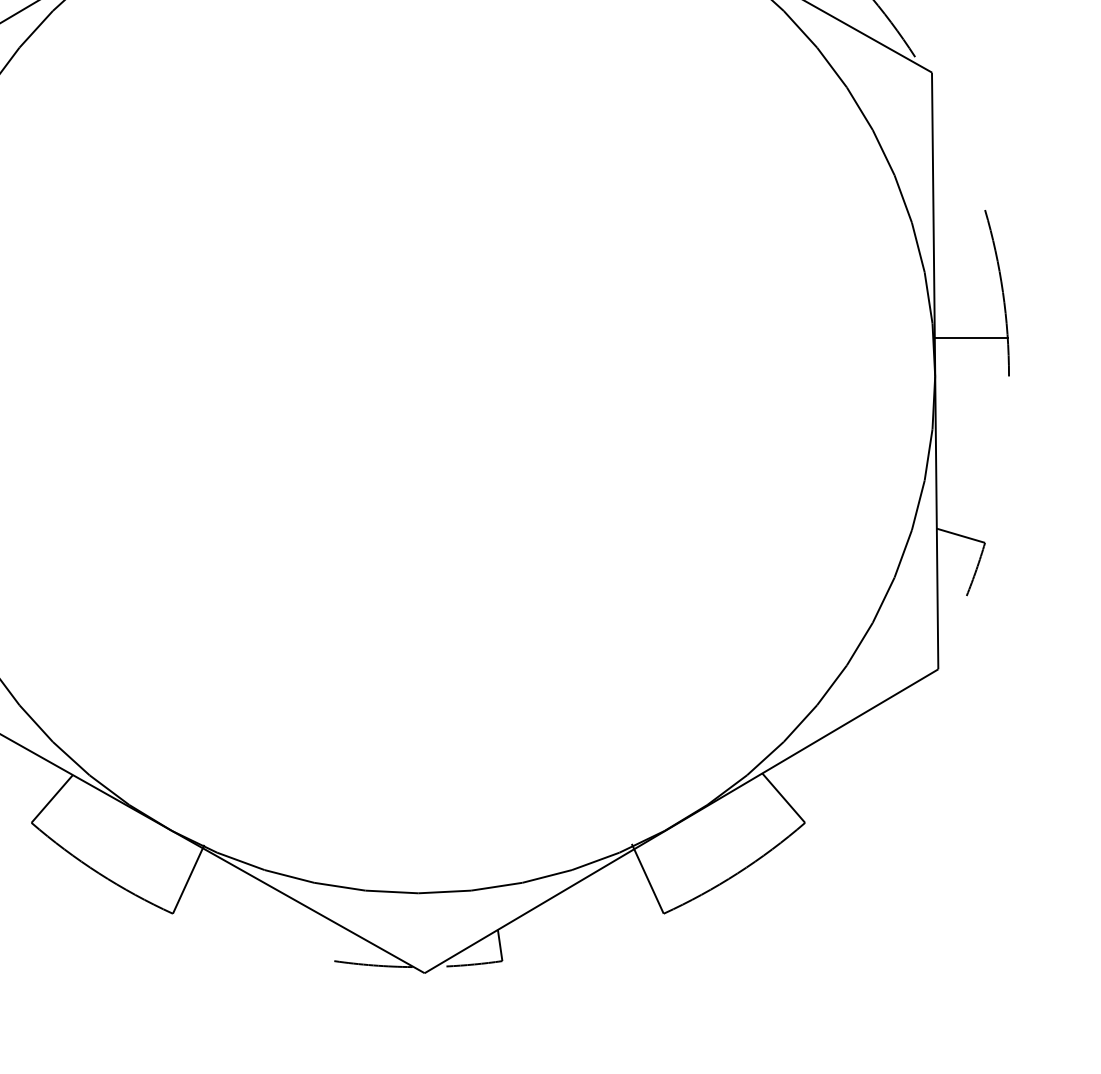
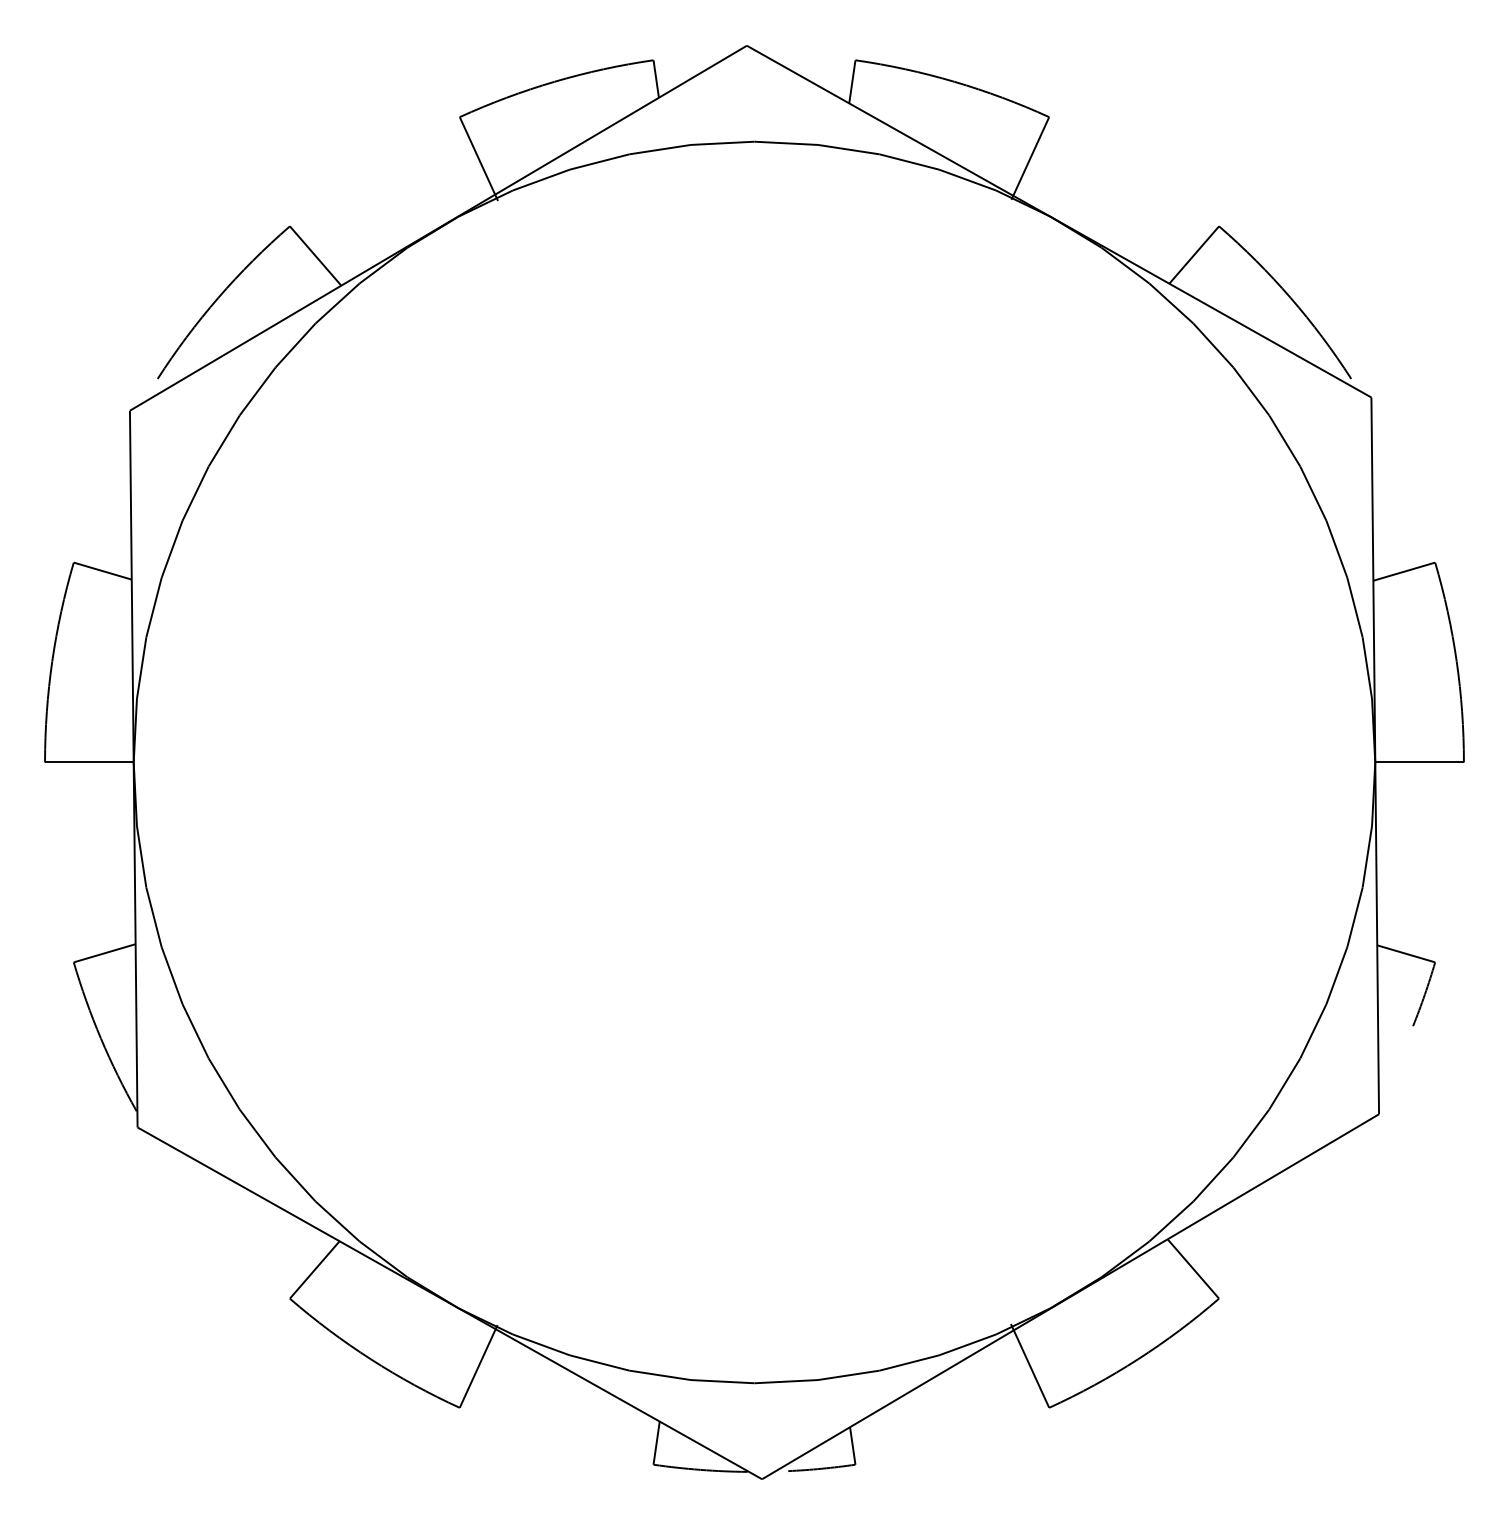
line: (959, 217) -> (1404, 571), added
line: (972, 338) -> (1419, 762), moved
line: (336, 942) -> (656, 1442), added

